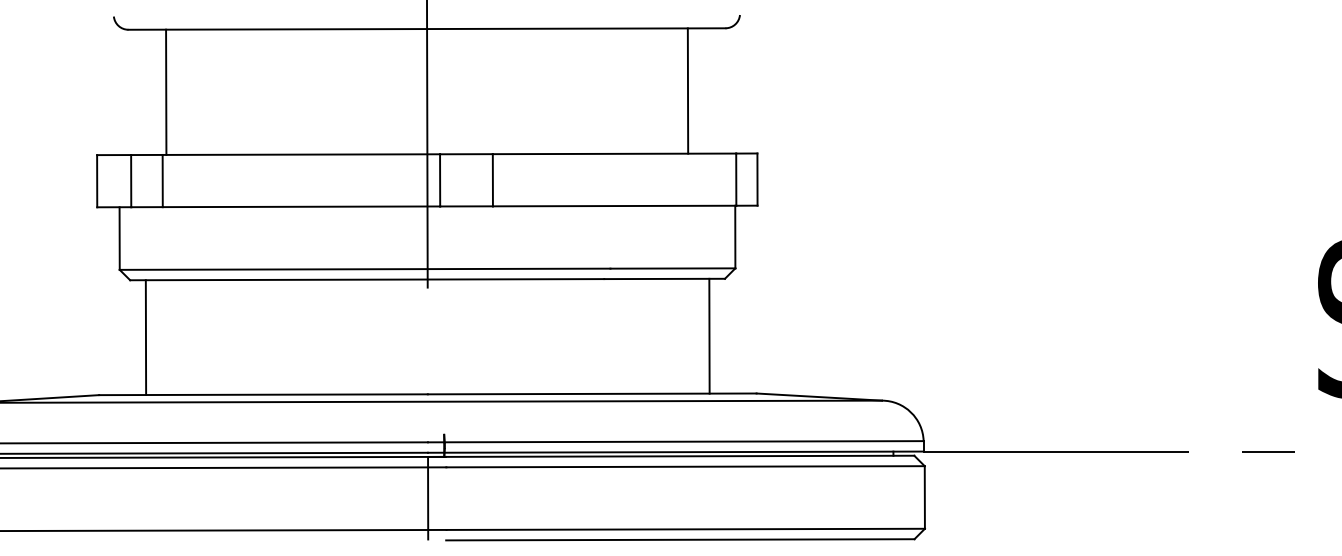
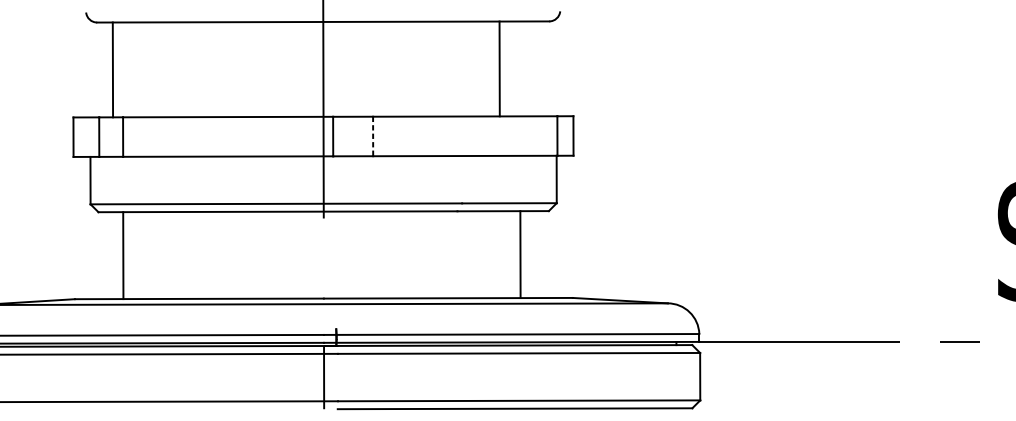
line: (687, 90) -> (499, 68), moved
line: (166, 91) -> (113, 69), moved
line: (492, 180) -> (372, 136), solid -> dashed
line: (709, 335) -> (520, 254), moved
line: (145, 337) -> (122, 255), moved

